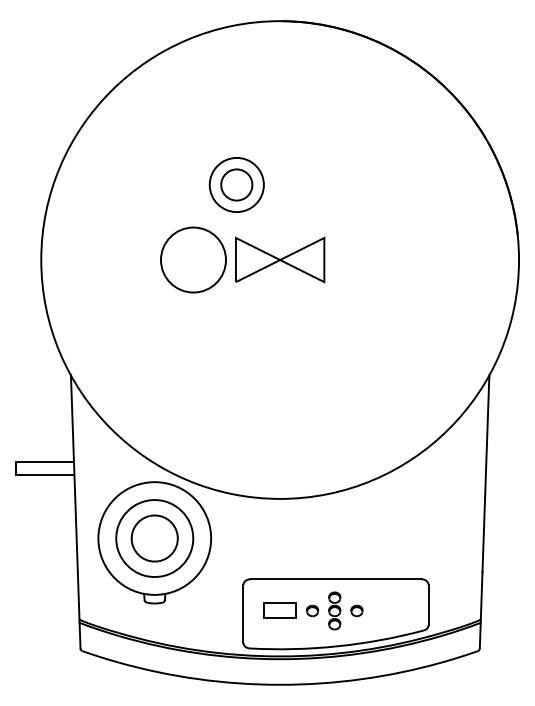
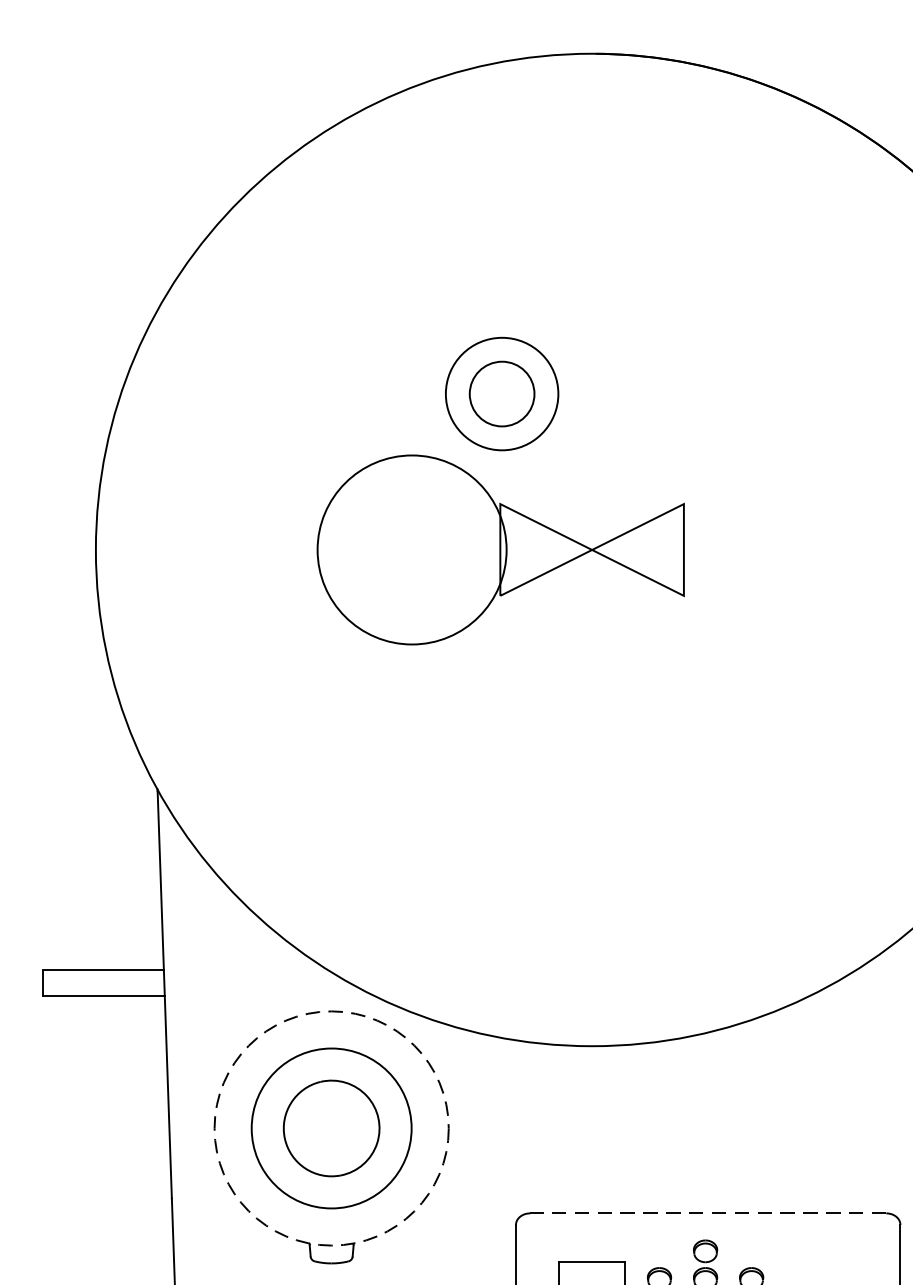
circle: (192, 259) -> (410, 548), size x1.4
circle: (154, 538) -> (331, 1128), solid -> dashed
line: (336, 579) -> (709, 1213), solid -> dashed

